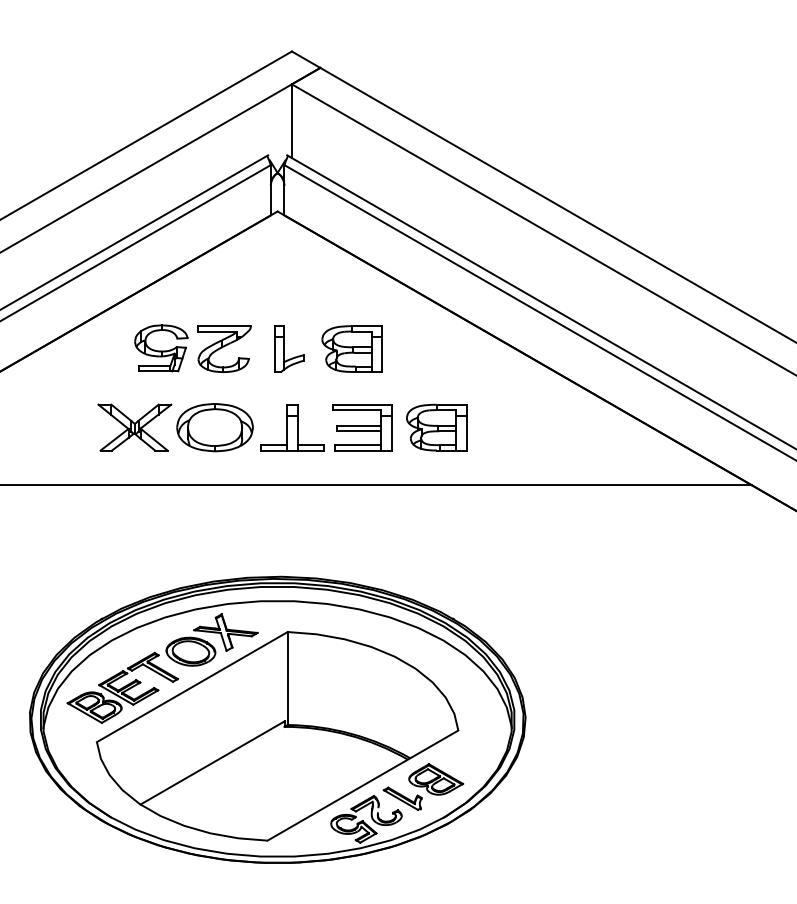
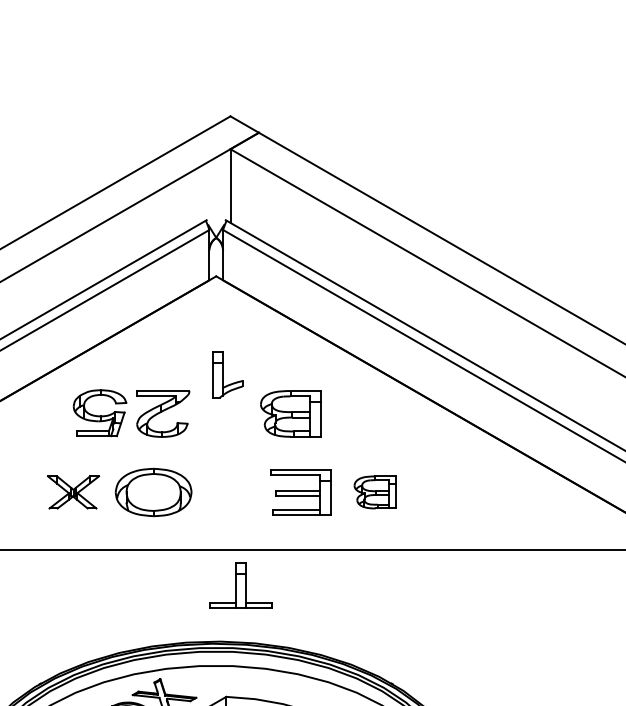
part: (289, 348) -> (228, 374), moved
part: (134, 427) -> (73, 492), size x0.7
part: (292, 427) -> (241, 585), moved
part: (436, 427) -> (375, 492), size x0.7

